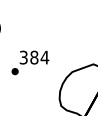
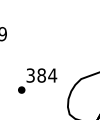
text: (30, 62) -> (37, 80), moved

